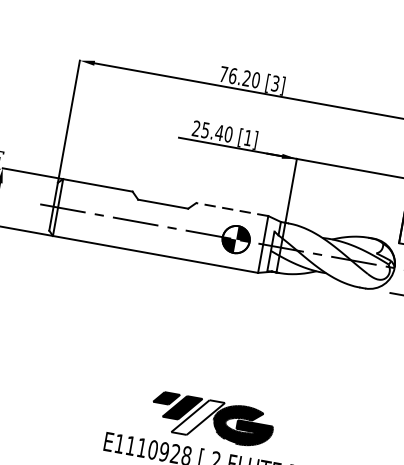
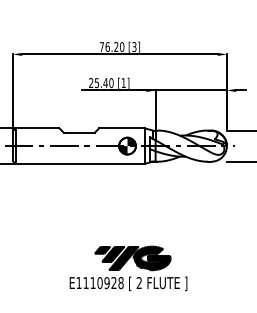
line: (231, 209) -> (121, 128), dashed -> solid
fill: (197, 417) -> (123, 258), added

